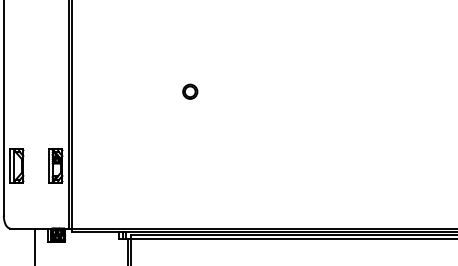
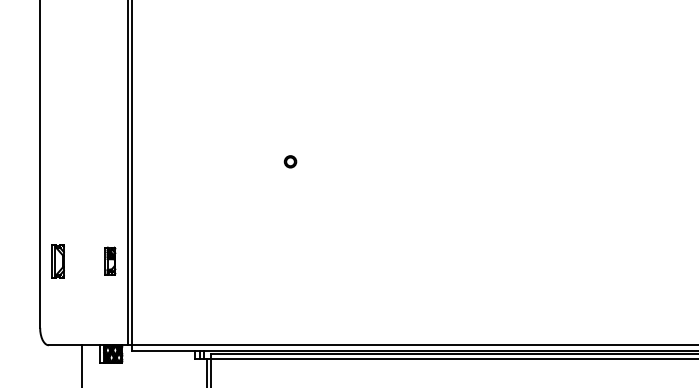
part: (190, 91) -> (290, 161), size x0.6
part: (55, 165) -> (109, 260), size x0.6
part: (16, 166) -> (57, 261), size x0.7

